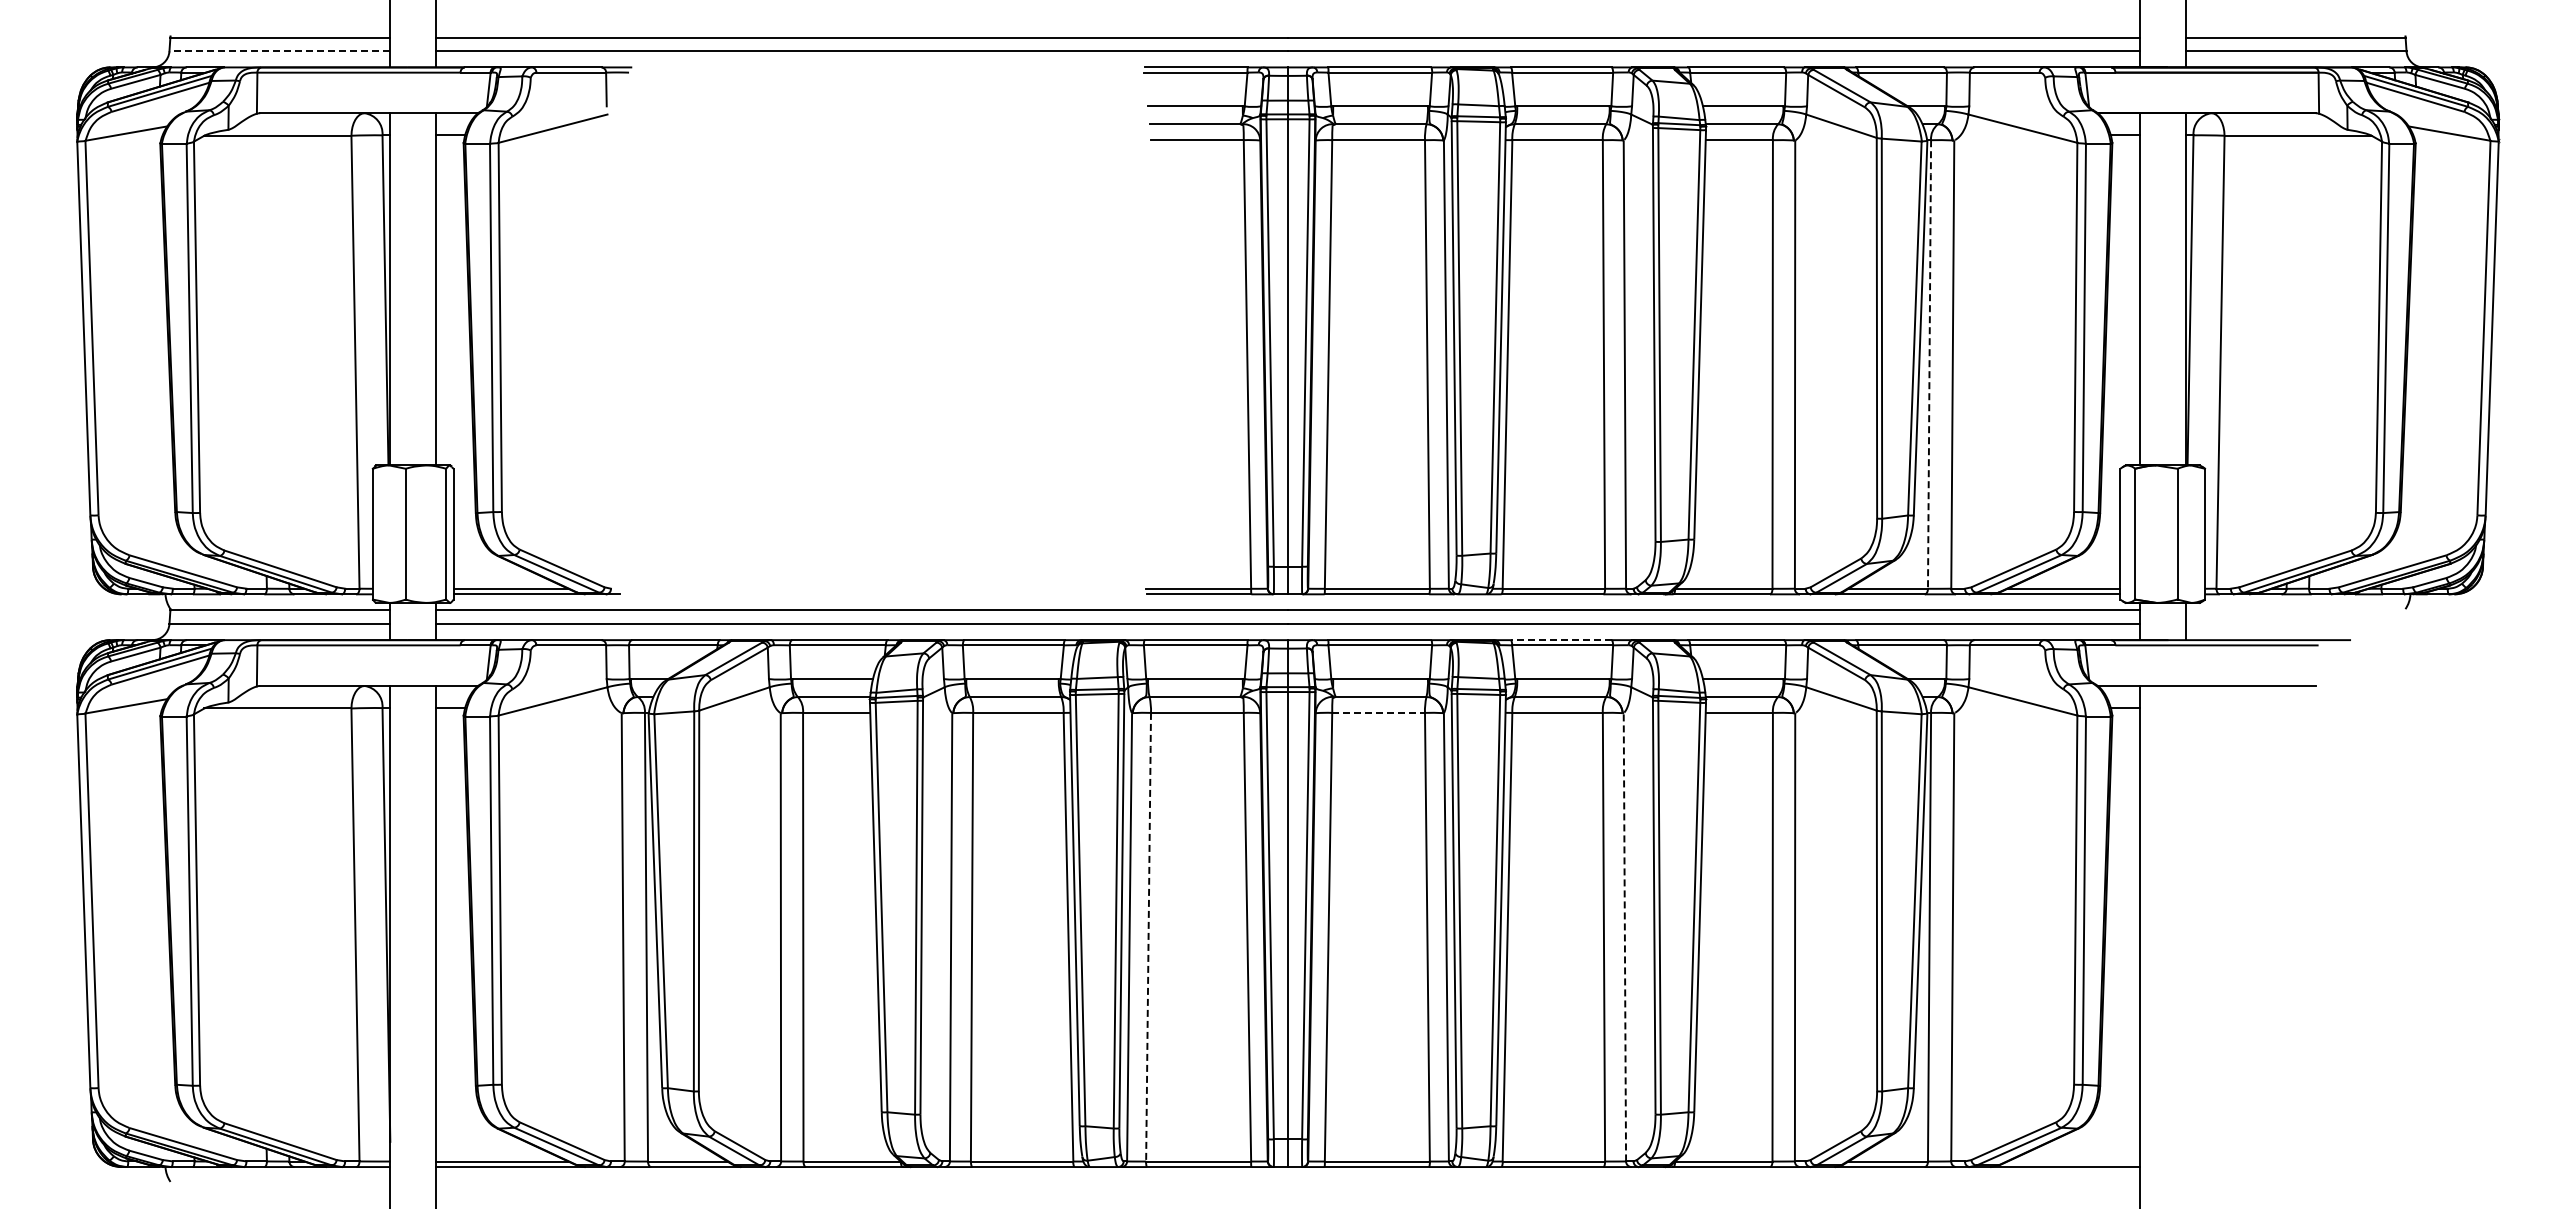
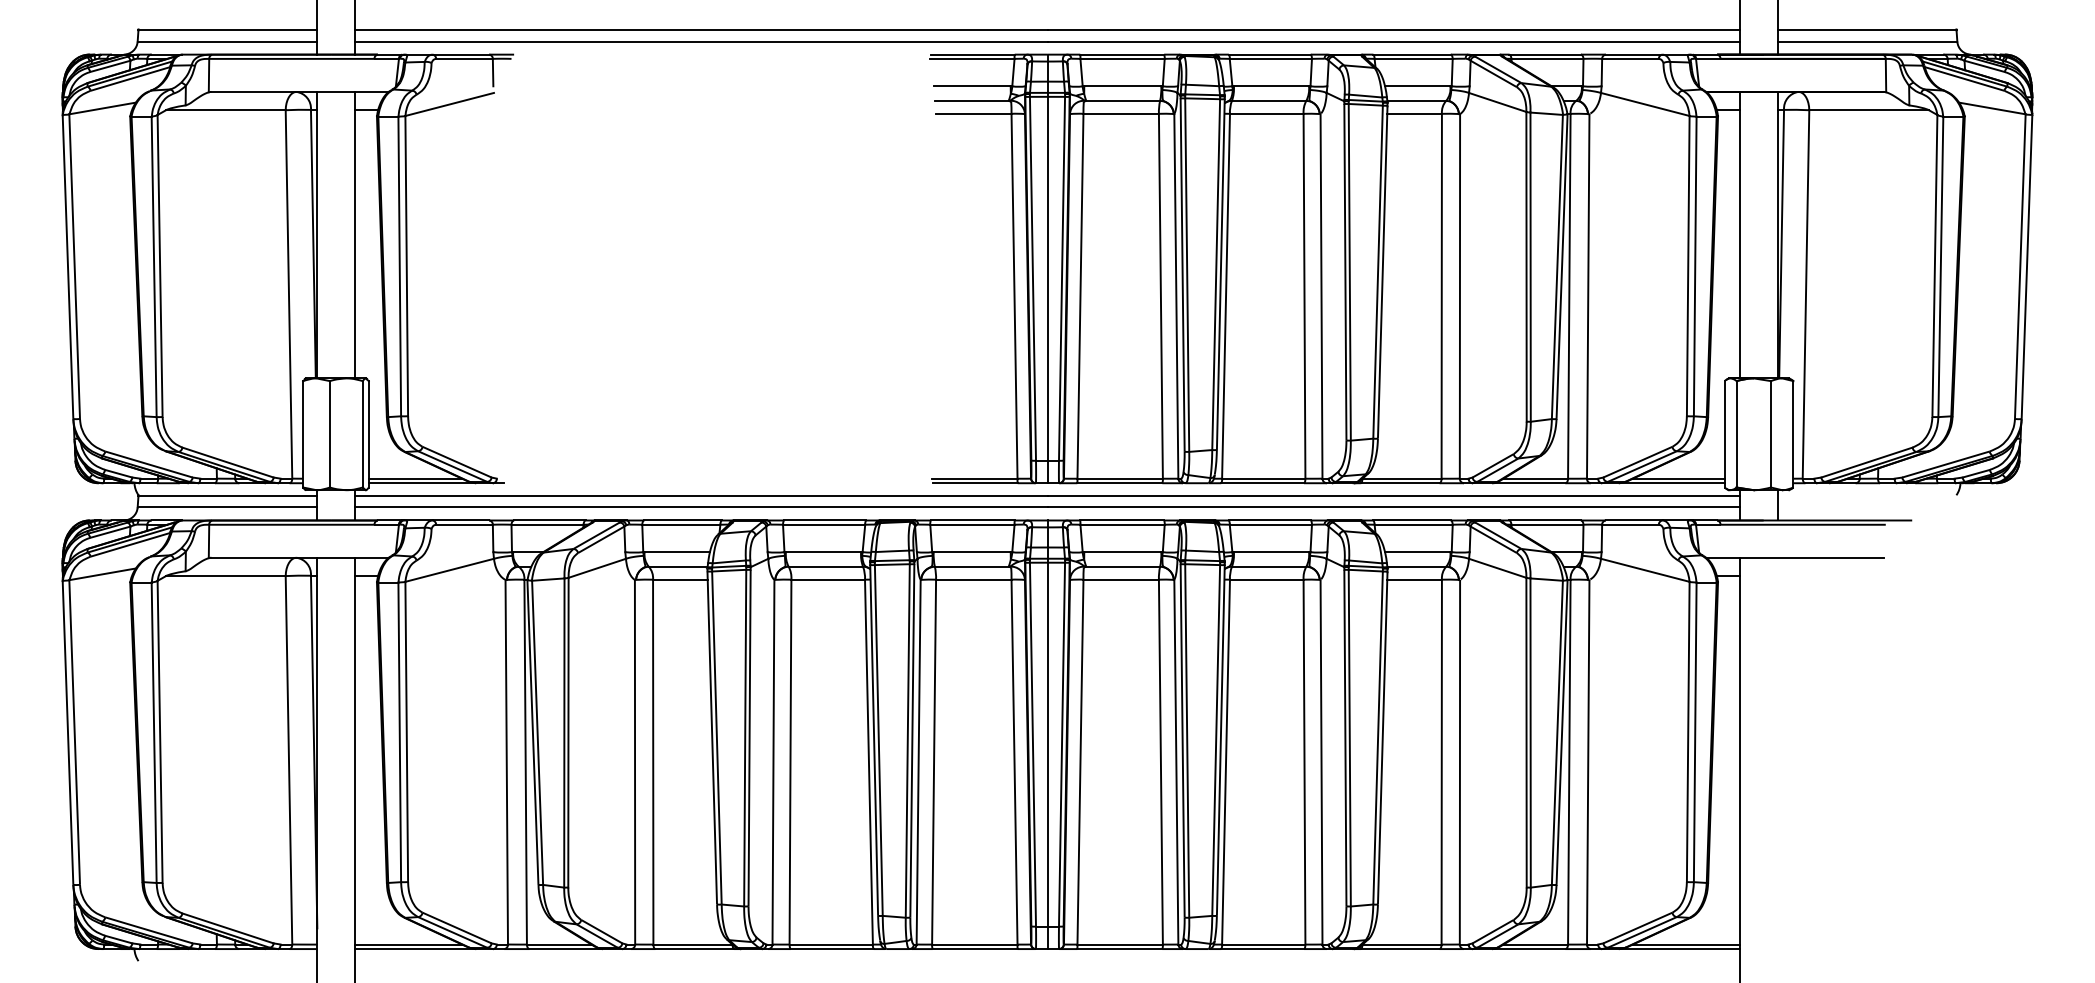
line: (279, 51) -> (227, 41), dashed -> solid
line: (1929, 362) -> (1569, 294), dashed -> solid
line: (1560, 640) -> (1269, 520), dashed -> solid
line: (1379, 712) -> (1121, 579), dashed -> solid
line: (1148, 935) -> (934, 760), dashed -> solid
line: (1624, 936) -> (1321, 761), dashed -> solid
line: (2073, 1161) -> (1686, 944), added

